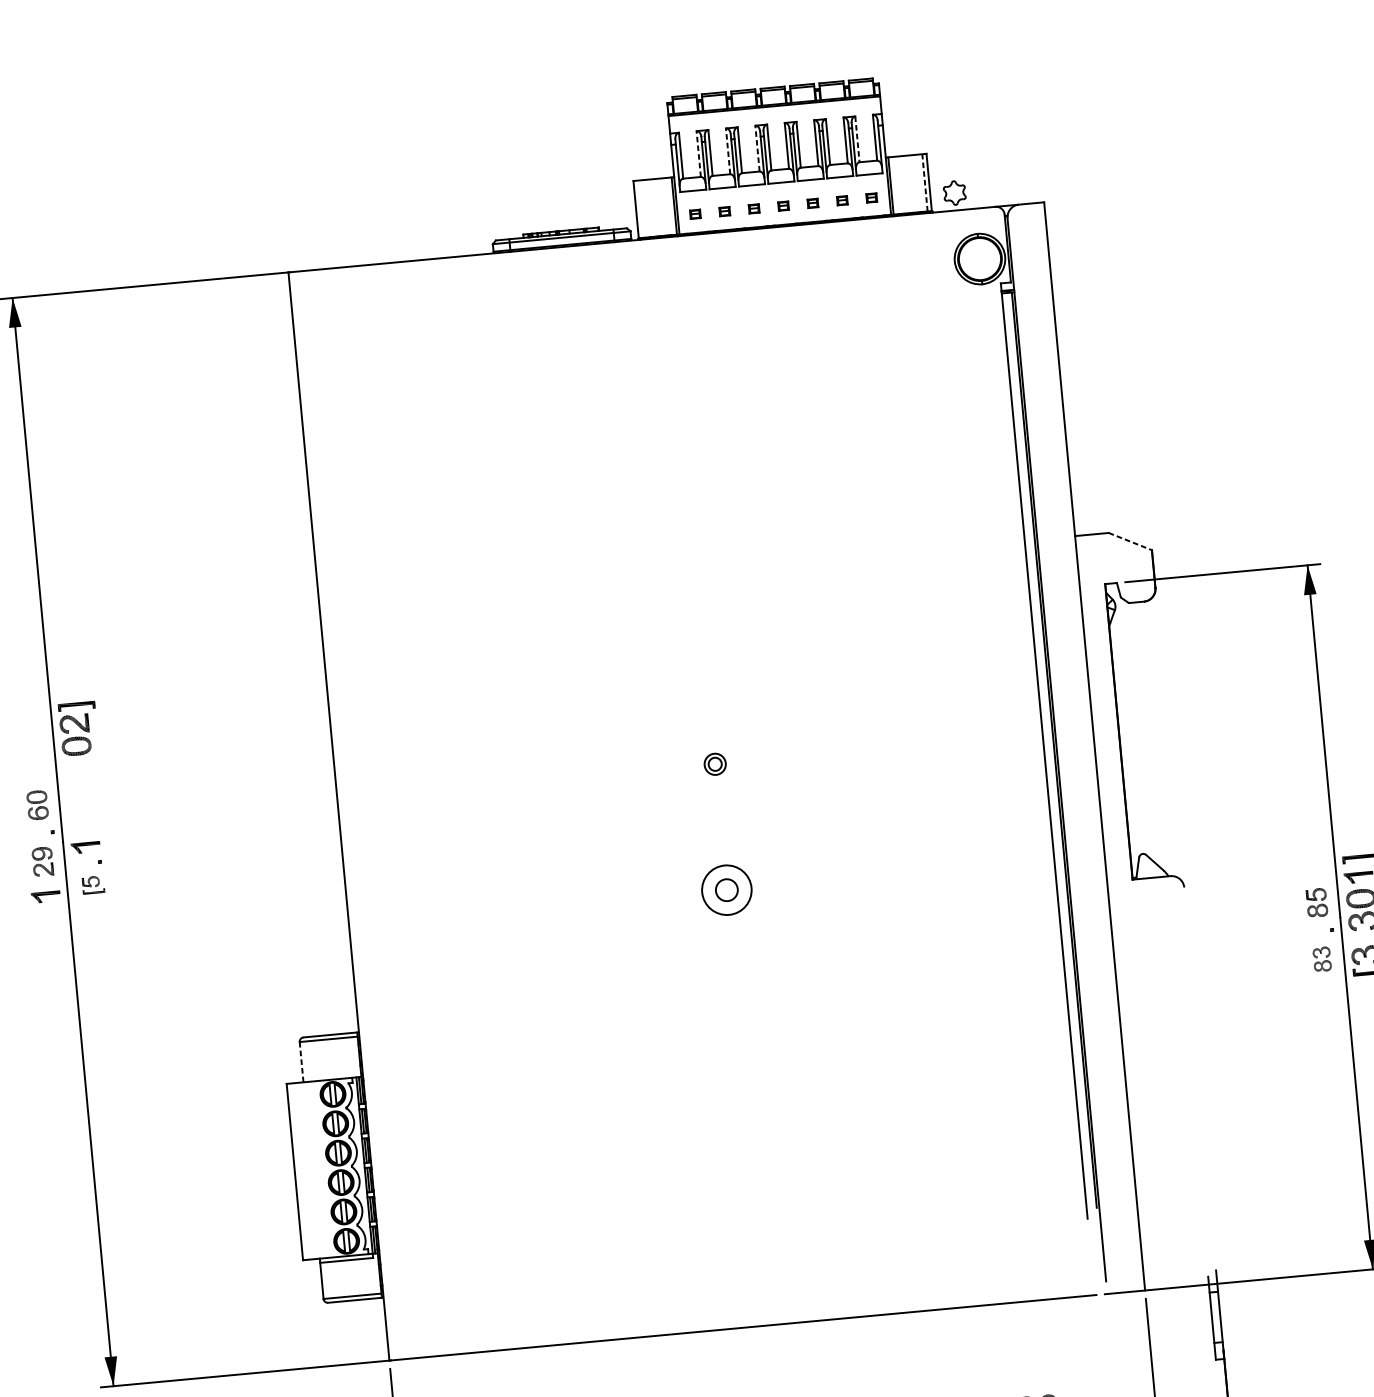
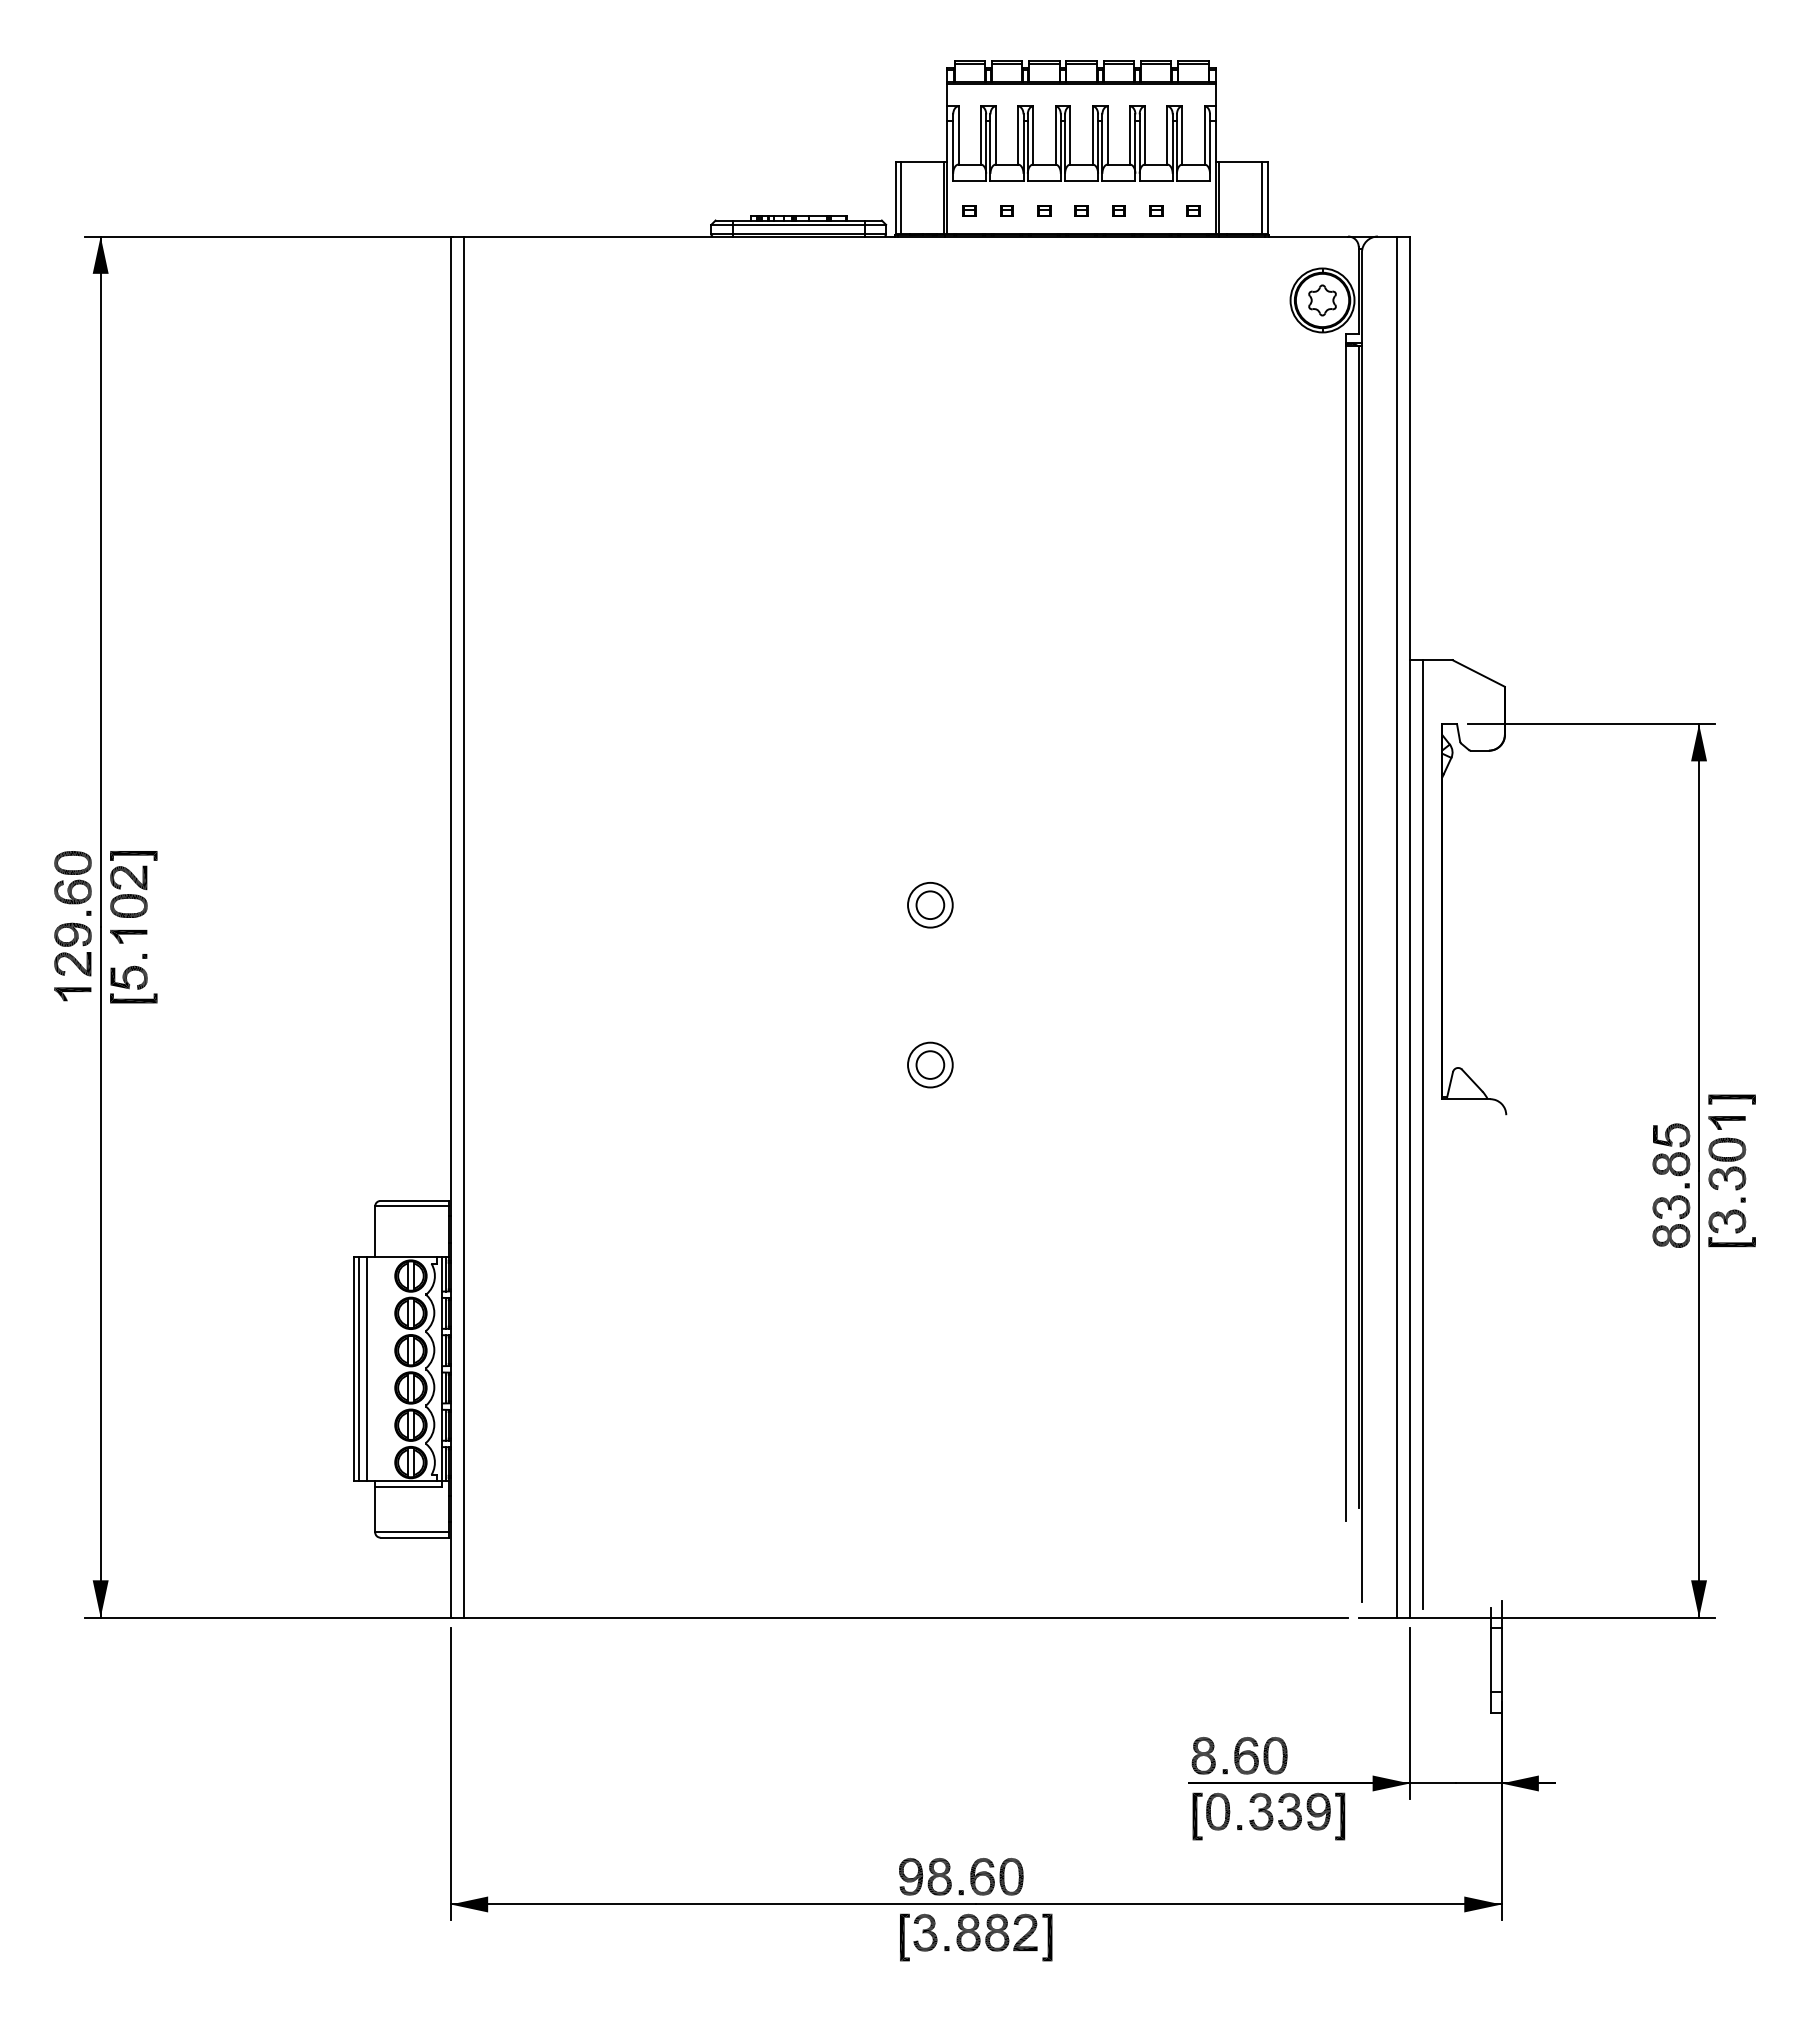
line: (857, 140) -> (1182, 136), dashed -> solid
line: (757, 148) -> (1055, 135), dashed -> solid
line: (728, 151) -> (1018, 135), dashed -> solid
line: (698, 154) -> (980, 135), dashed -> solid
line: (925, 182) -> (1262, 197), dashed -> solid
part: (954, 193) -> (1322, 300), moved
line: (639, 208) -> (900, 197), added
line: (1130, 541) -> (1479, 673), dashed -> solid
part: (78, 728) -> (133, 884), moved
line: (1084, 746) -> (1397, 926), added
part: (715, 764) -> (930, 905), size x1.67
part: (37, 805) -> (72, 877), size x1.43
line: (348, 815) -> (463, 926), added
part: (42, 861) -> (72, 949), size x1.43
part: (93, 884) -> (133, 984), size x1.67
circle: (726, 889) -> (930, 1064), size x0.71
part: (1316, 902) -> (1671, 1149), size x1.43
line: (1119, 908) -> (1422, 1134), added
part: (1322, 959) -> (1671, 1221), size x1.67
line: (301, 1061) -> (375, 1231), dashed -> solid
line: (299, 1171) -> (359, 1369), added
line: (304, 1171) -> (366, 1369), added

